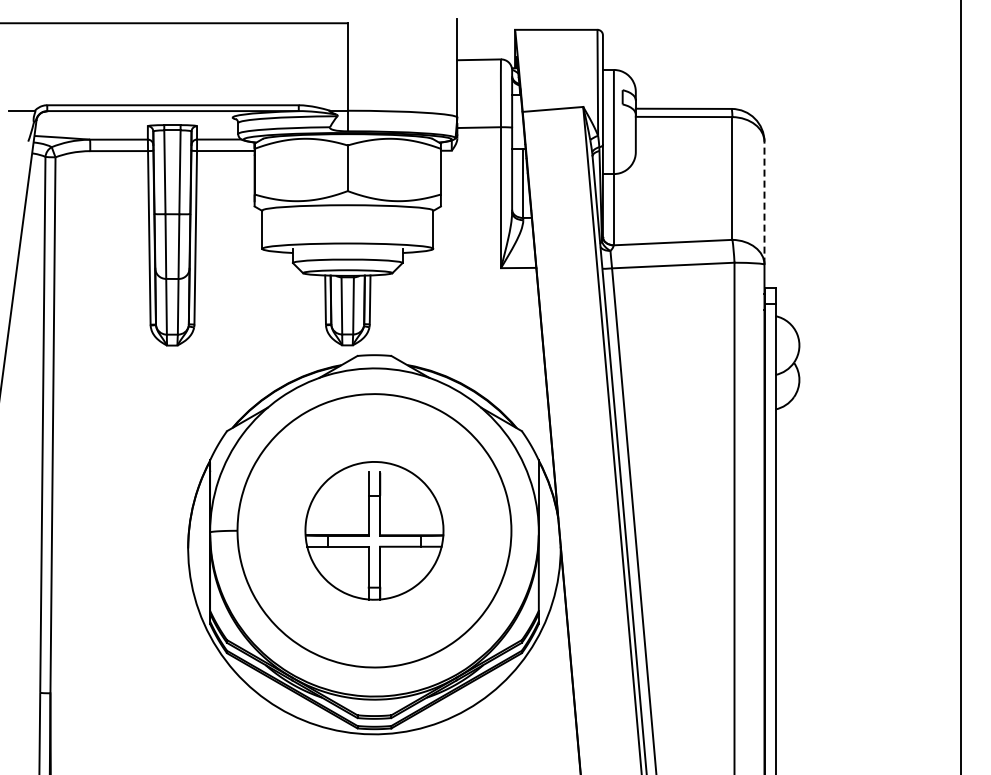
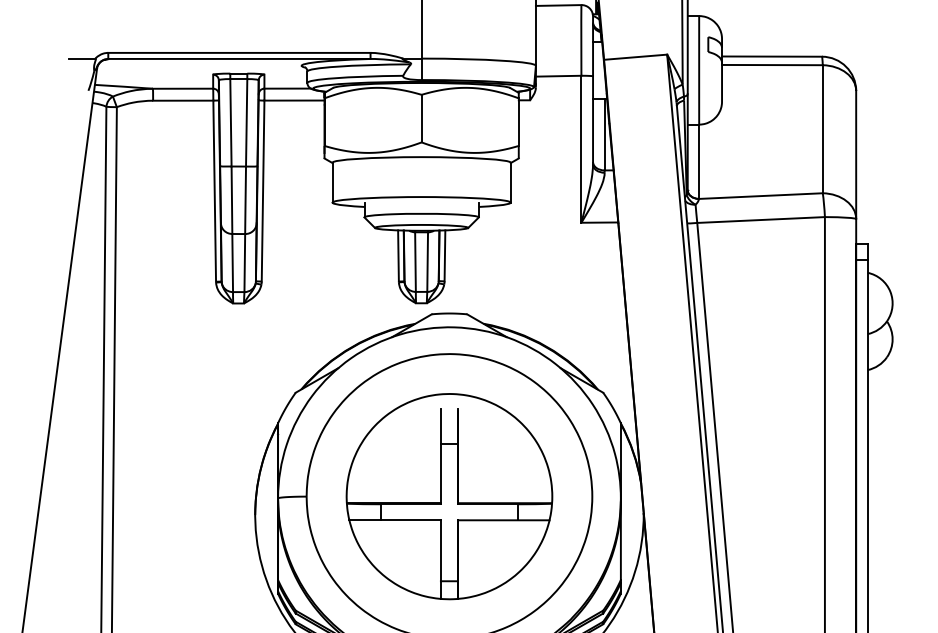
line: (764, 202) -> (856, 154), dashed -> solid
part: (374, 530) -> (449, 496), size x1.43

